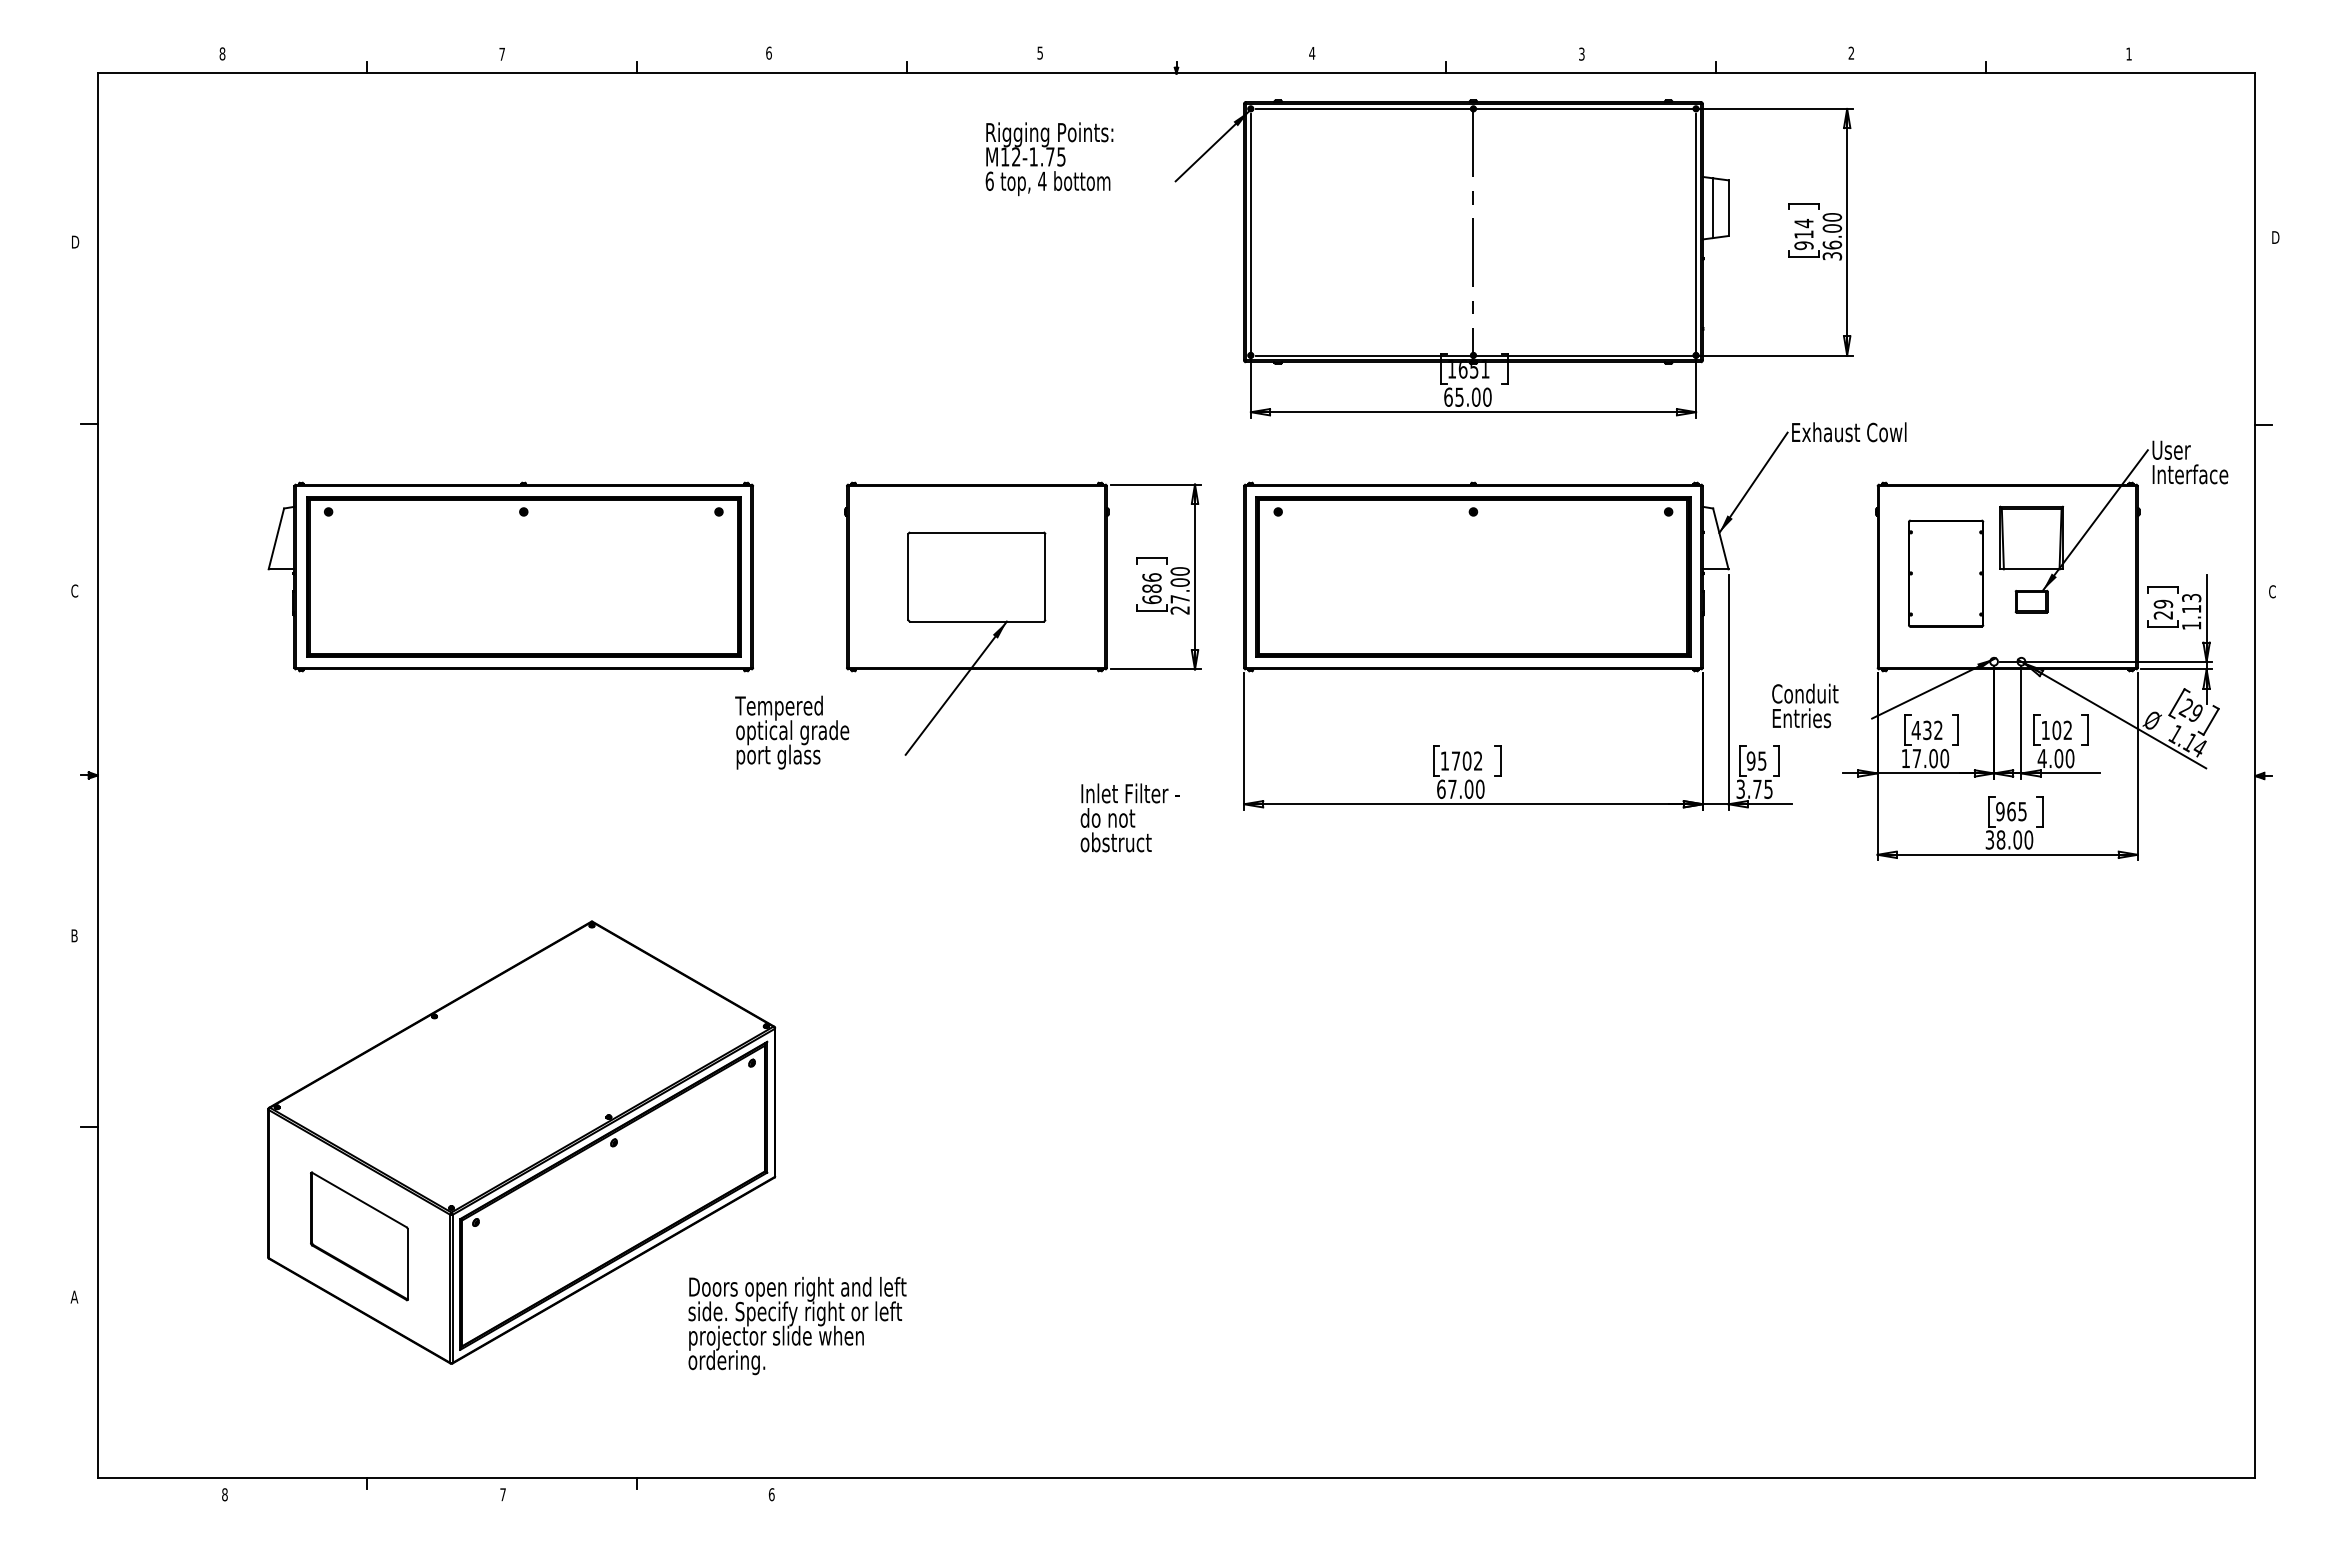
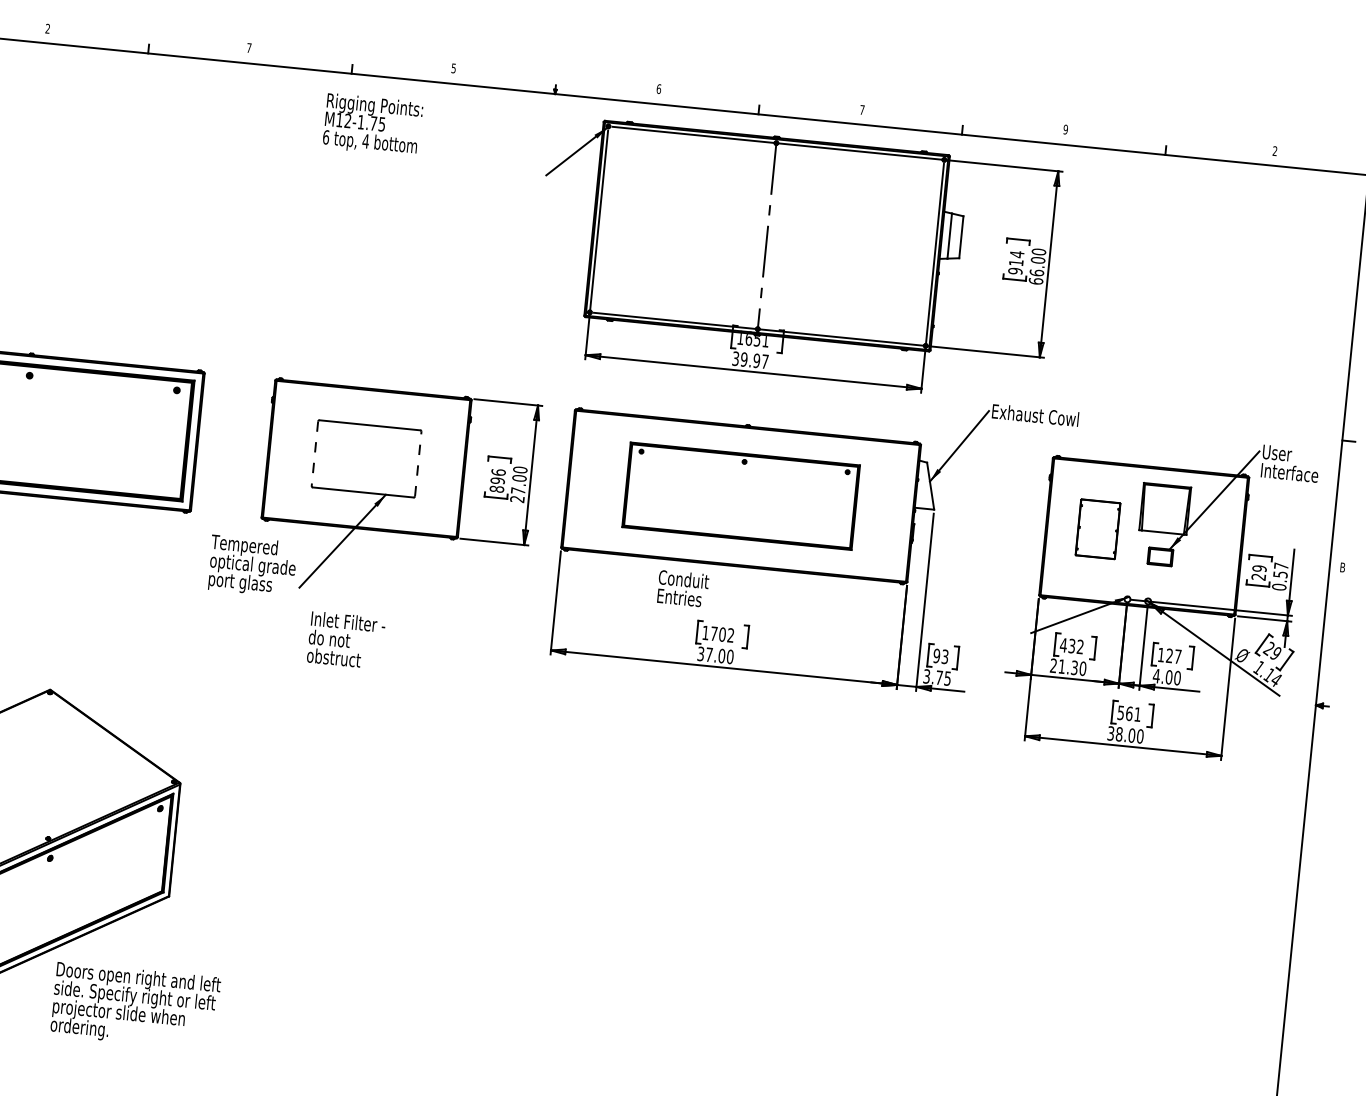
text: (768, 52) -> (248, 47), 6 -> 7
text: (1312, 52) -> (659, 88), 4 -> 6
text: (1851, 52) -> (1065, 129), 2 -> 9
text: (501, 53) -> (47, 28), 7 -> 2
text: (1581, 53) -> (862, 109), 3 -> 7
text: (2128, 53) -> (1274, 150), 1 -> 2
text: (1049, 159) -> (372, 125), moved
text: (1832, 255) -> (1036, 280), 36.00 -> 66.00
text: (1467, 396) -> (750, 359), 65.00 -> 39.97
part: (1946, 573) -> (1098, 529), size x0.7
part: (1473, 576) -> (741, 495), size x0.7
line: (908, 577) -> (314, 454), solid -> dashed
line: (1045, 577) -> (418, 464), solid -> dashed
text: (2272, 591) -> (1342, 567), C -> B
text: (1151, 594) -> (496, 485), 686 -> 896
text: (2191, 612) -> (1280, 577), 1.13 -> 0.57
text: (1805, 705) -> (683, 588), moved
text: (2061, 730) -> (1173, 656), 102 -> 127
text: (792, 732) -> (252, 565), moved
text: (1919, 758) -> (1063, 666), 17.00 -> 21.30
text: (1762, 760) -> (945, 656), 95 -> 93
text: (1441, 789) -> (701, 654), 67.00 -> 37.00
text: (2011, 811) -> (1129, 713), 965 -> 561
text: (1129, 817) -> (345, 640), moved
text: (797, 1325) -> (135, 1006), moved

